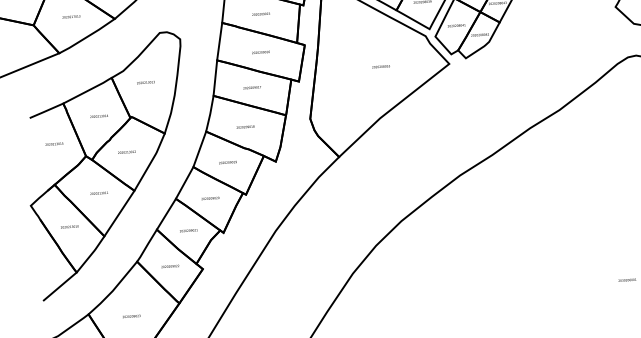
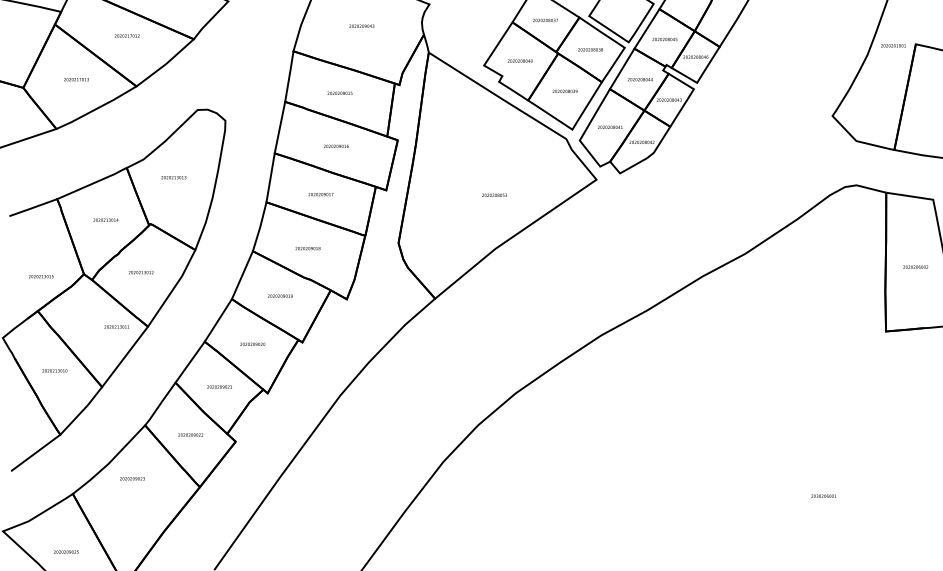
text: (380, 66) -> (494, 194), moved
text: (54, 144) -> (41, 276), moved
text: (98, 193) -> (116, 326), moved
text: (131, 316) -> (132, 478), moved

